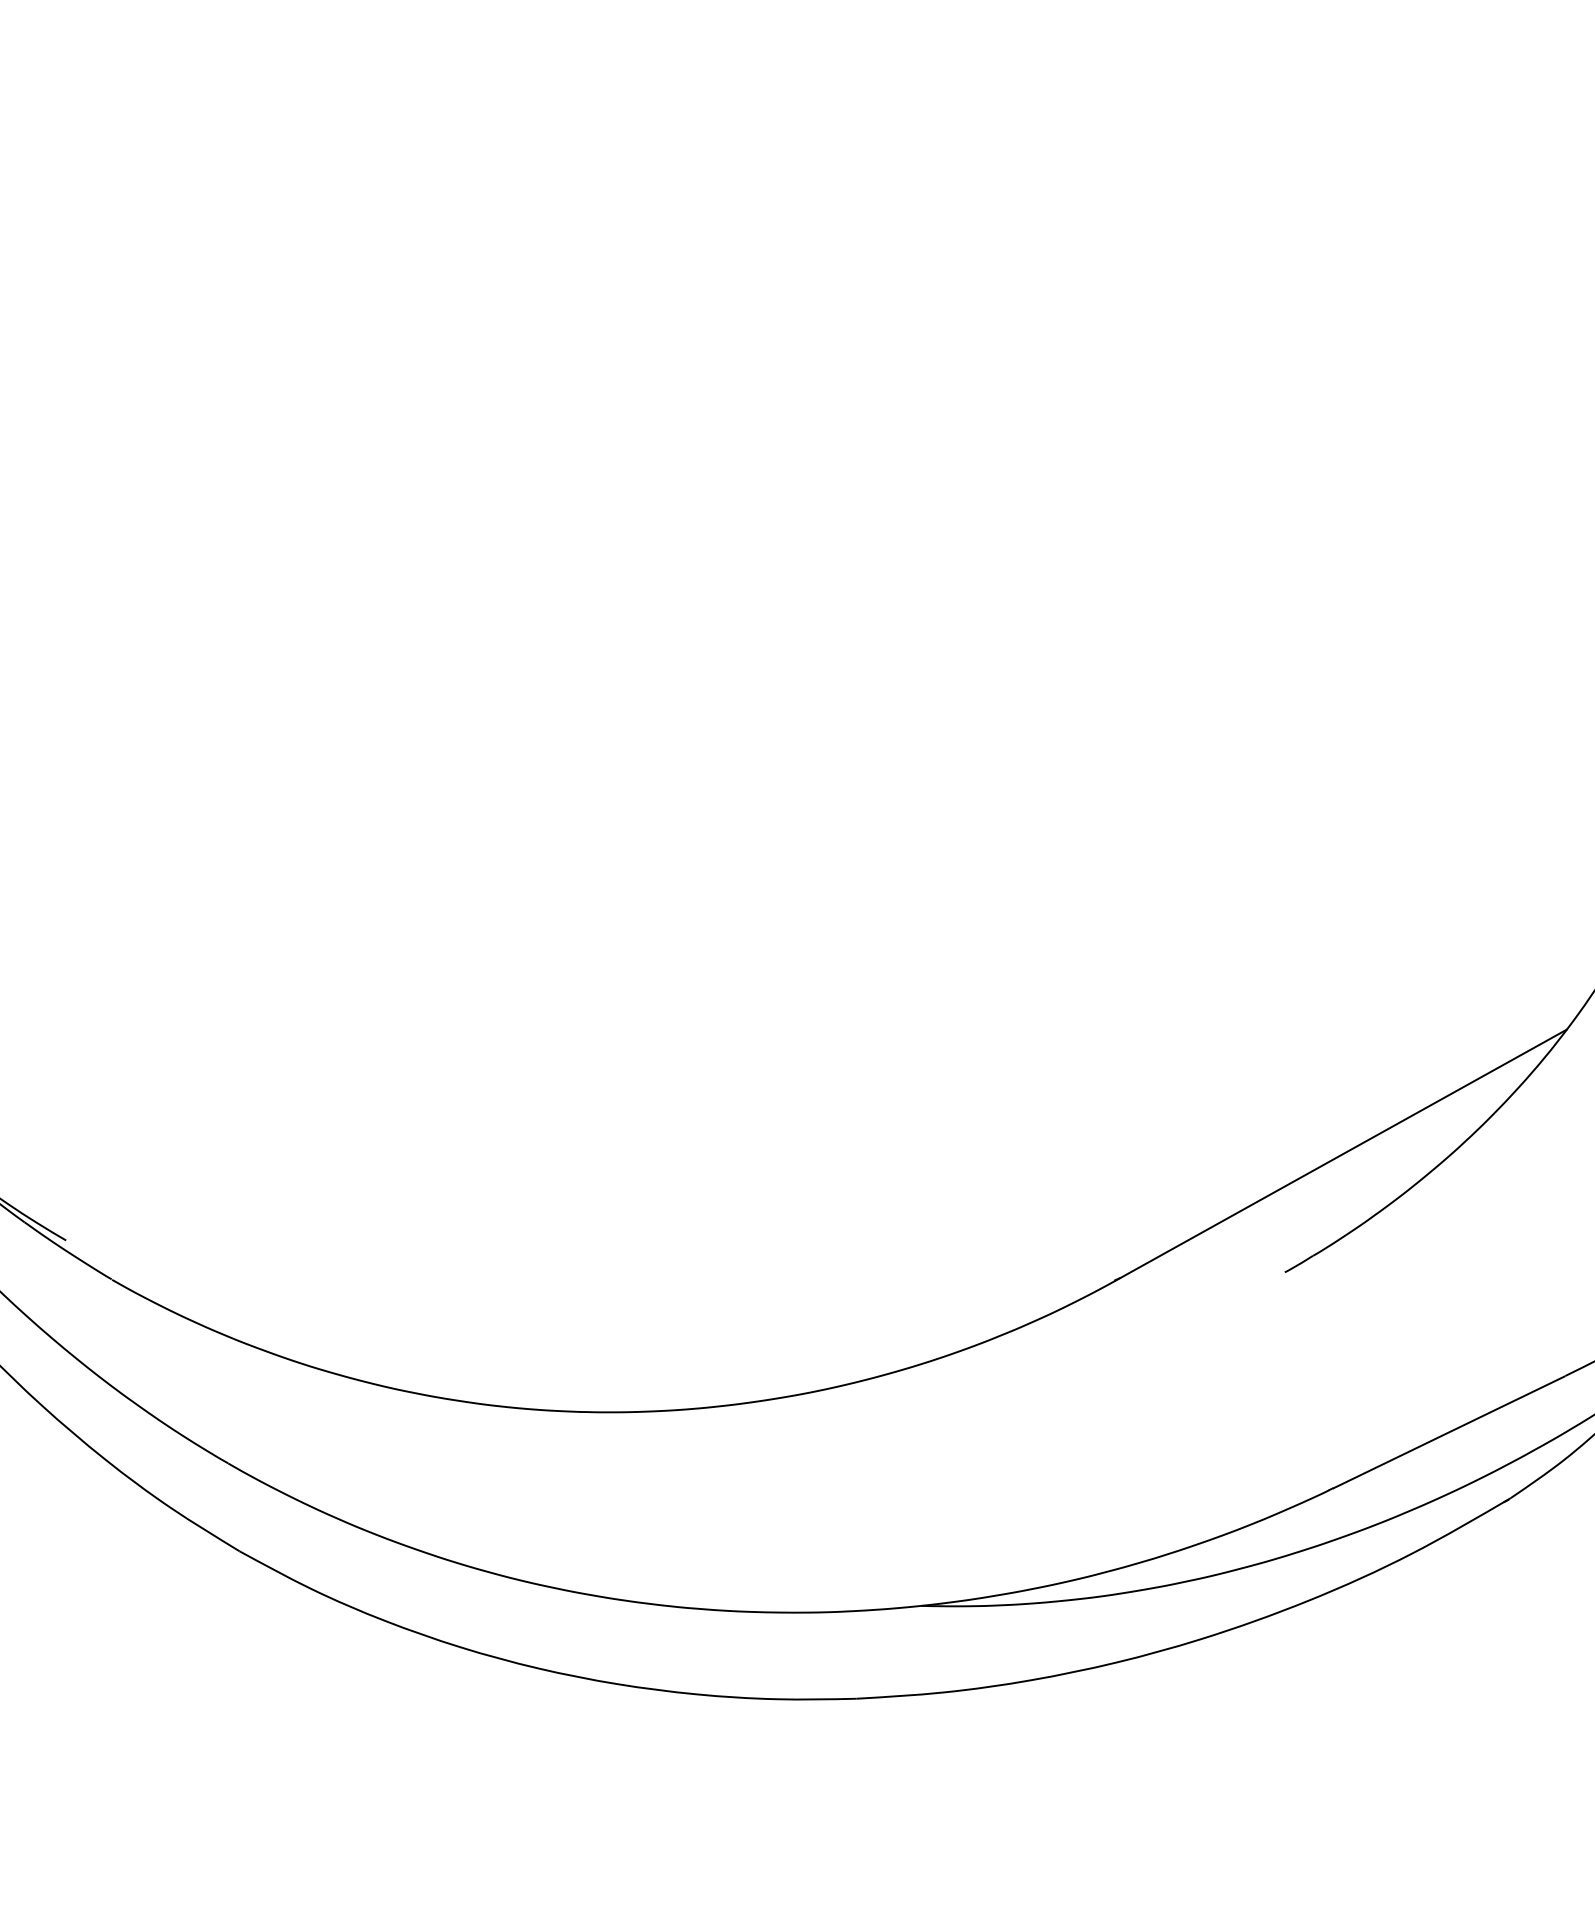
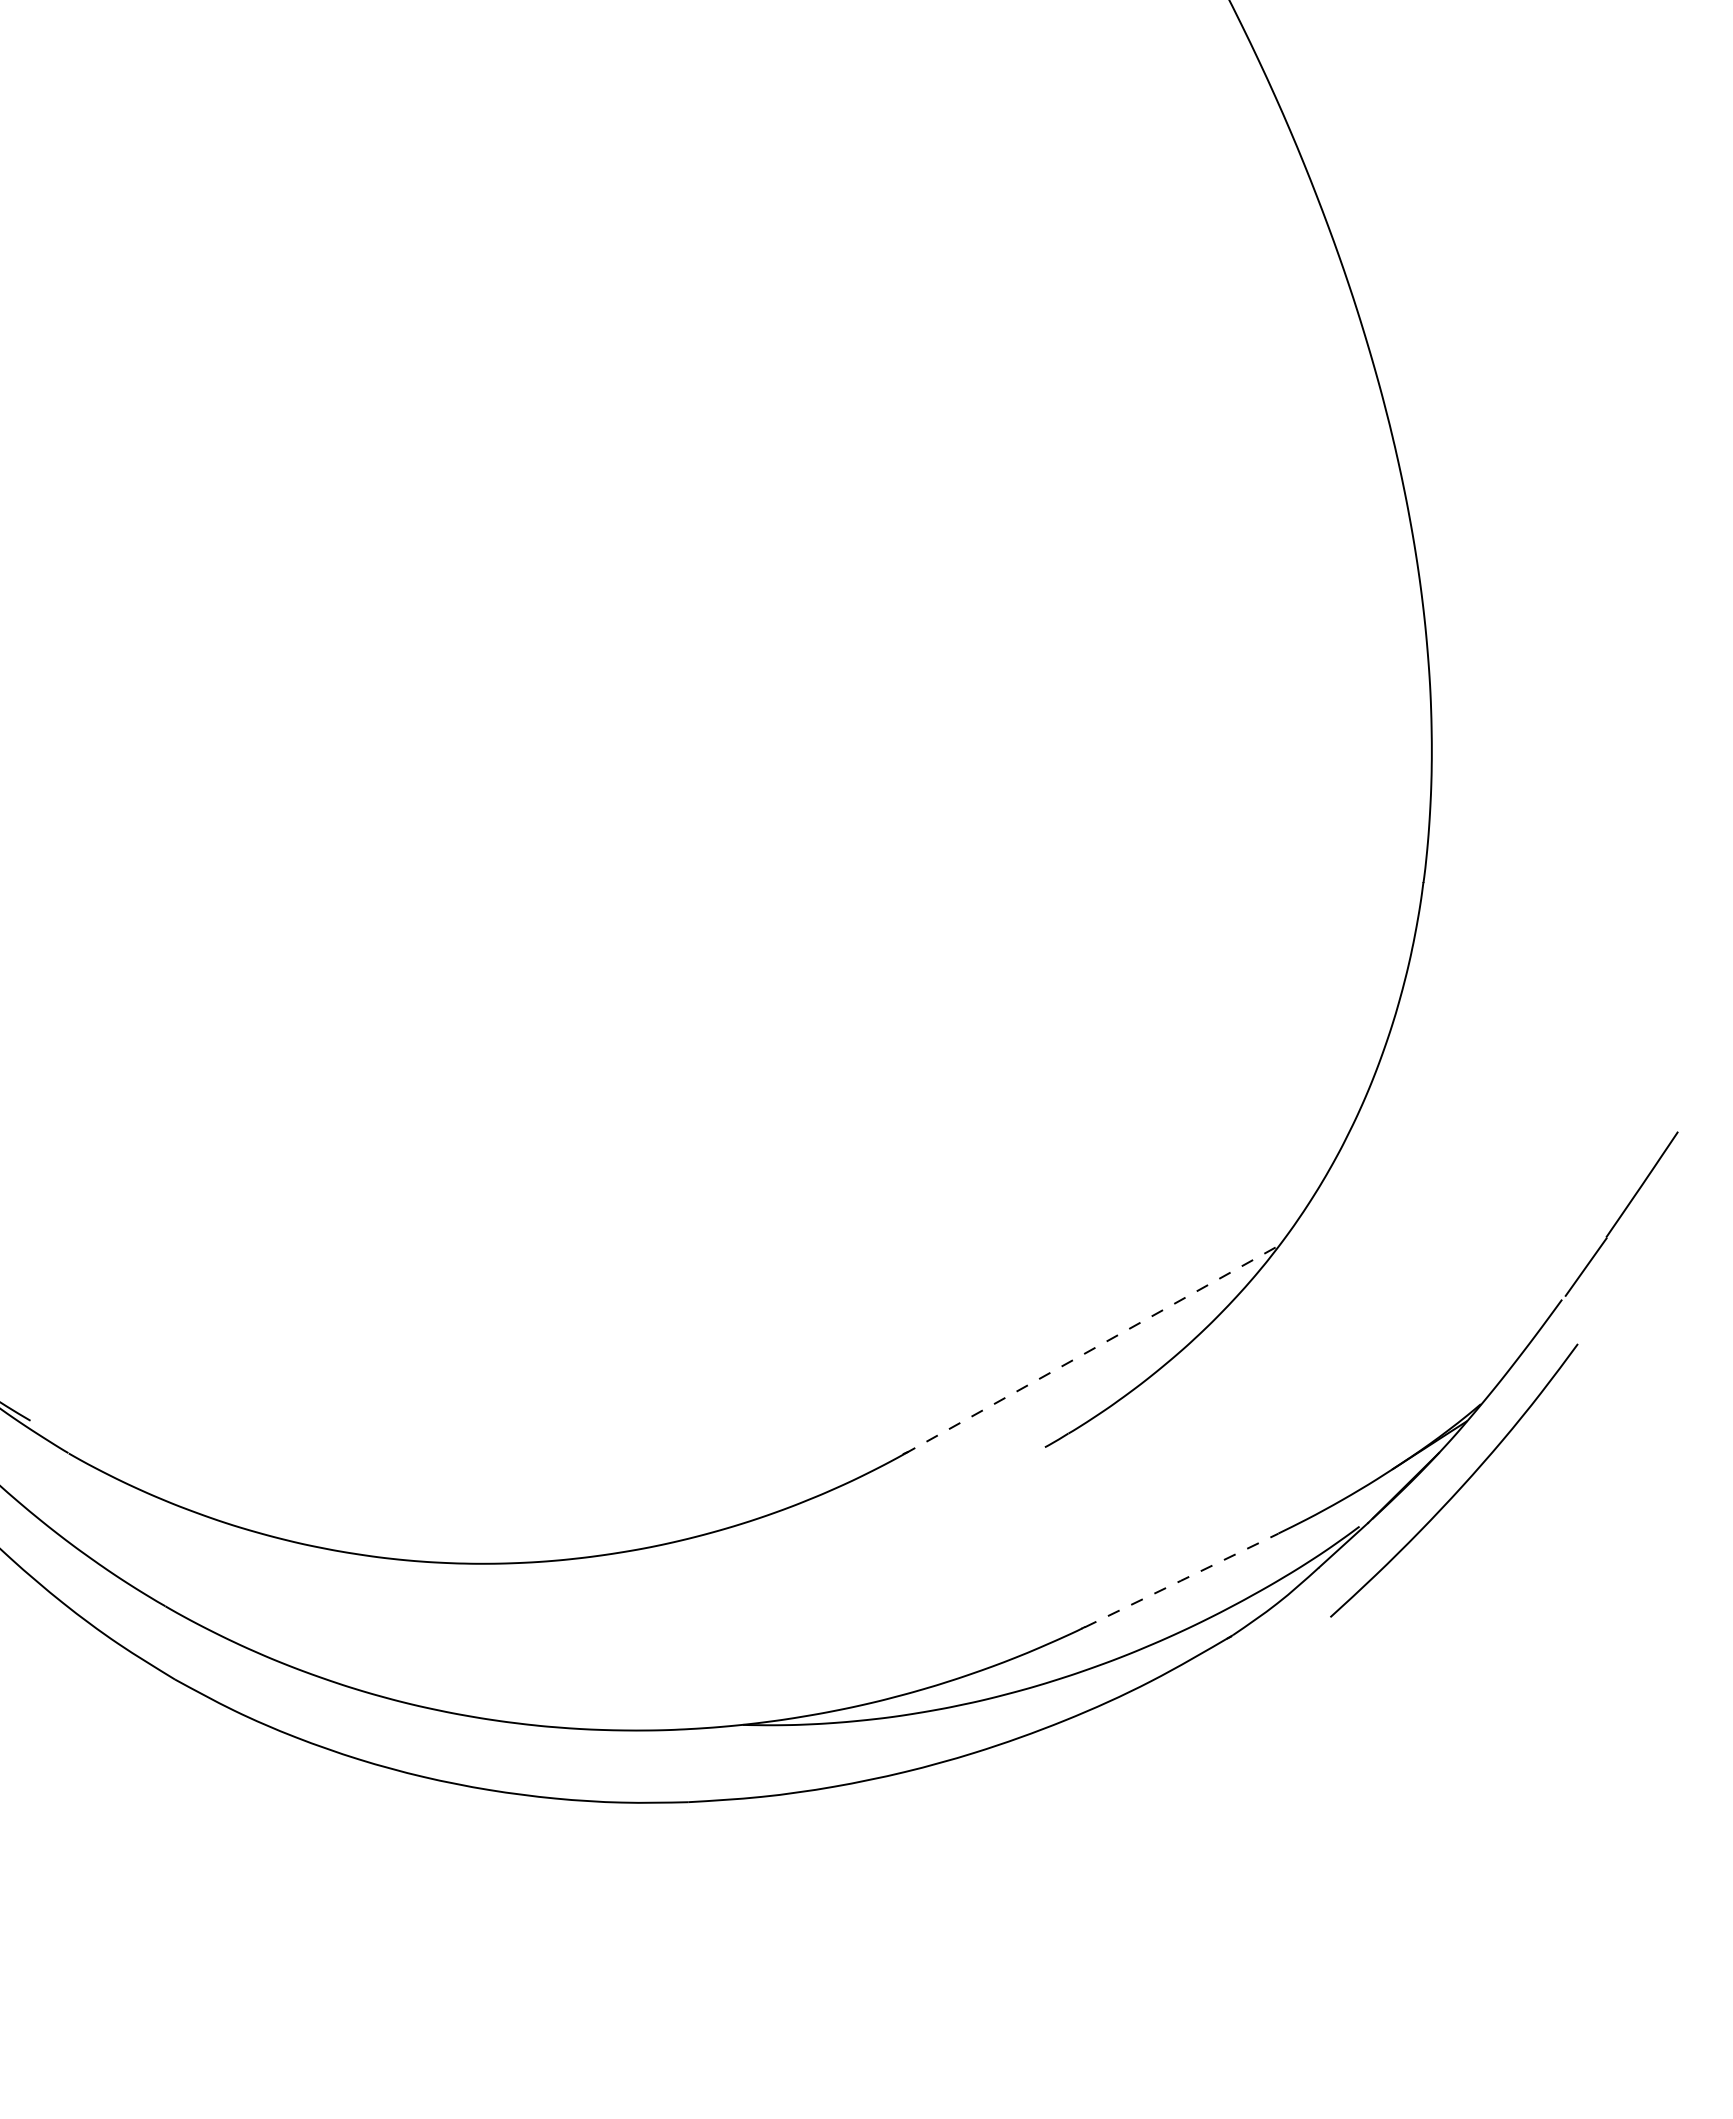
line: (1340, 1154) -> (1091, 1349), solid -> dashed
line: (1448, 1432) -> (1181, 1580), solid -> dashed

